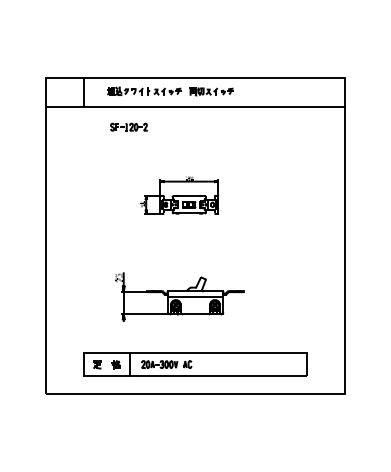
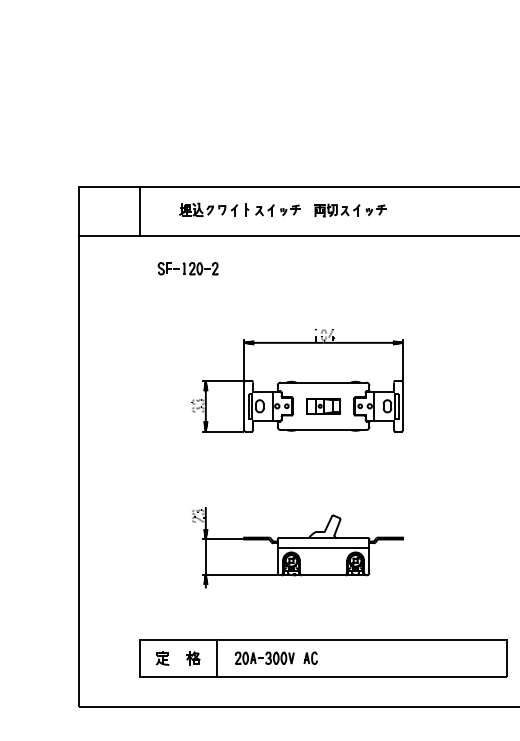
part: (128, 126) -> (187, 267), moved
part: (179, 195) -> (297, 380), size x1.67

